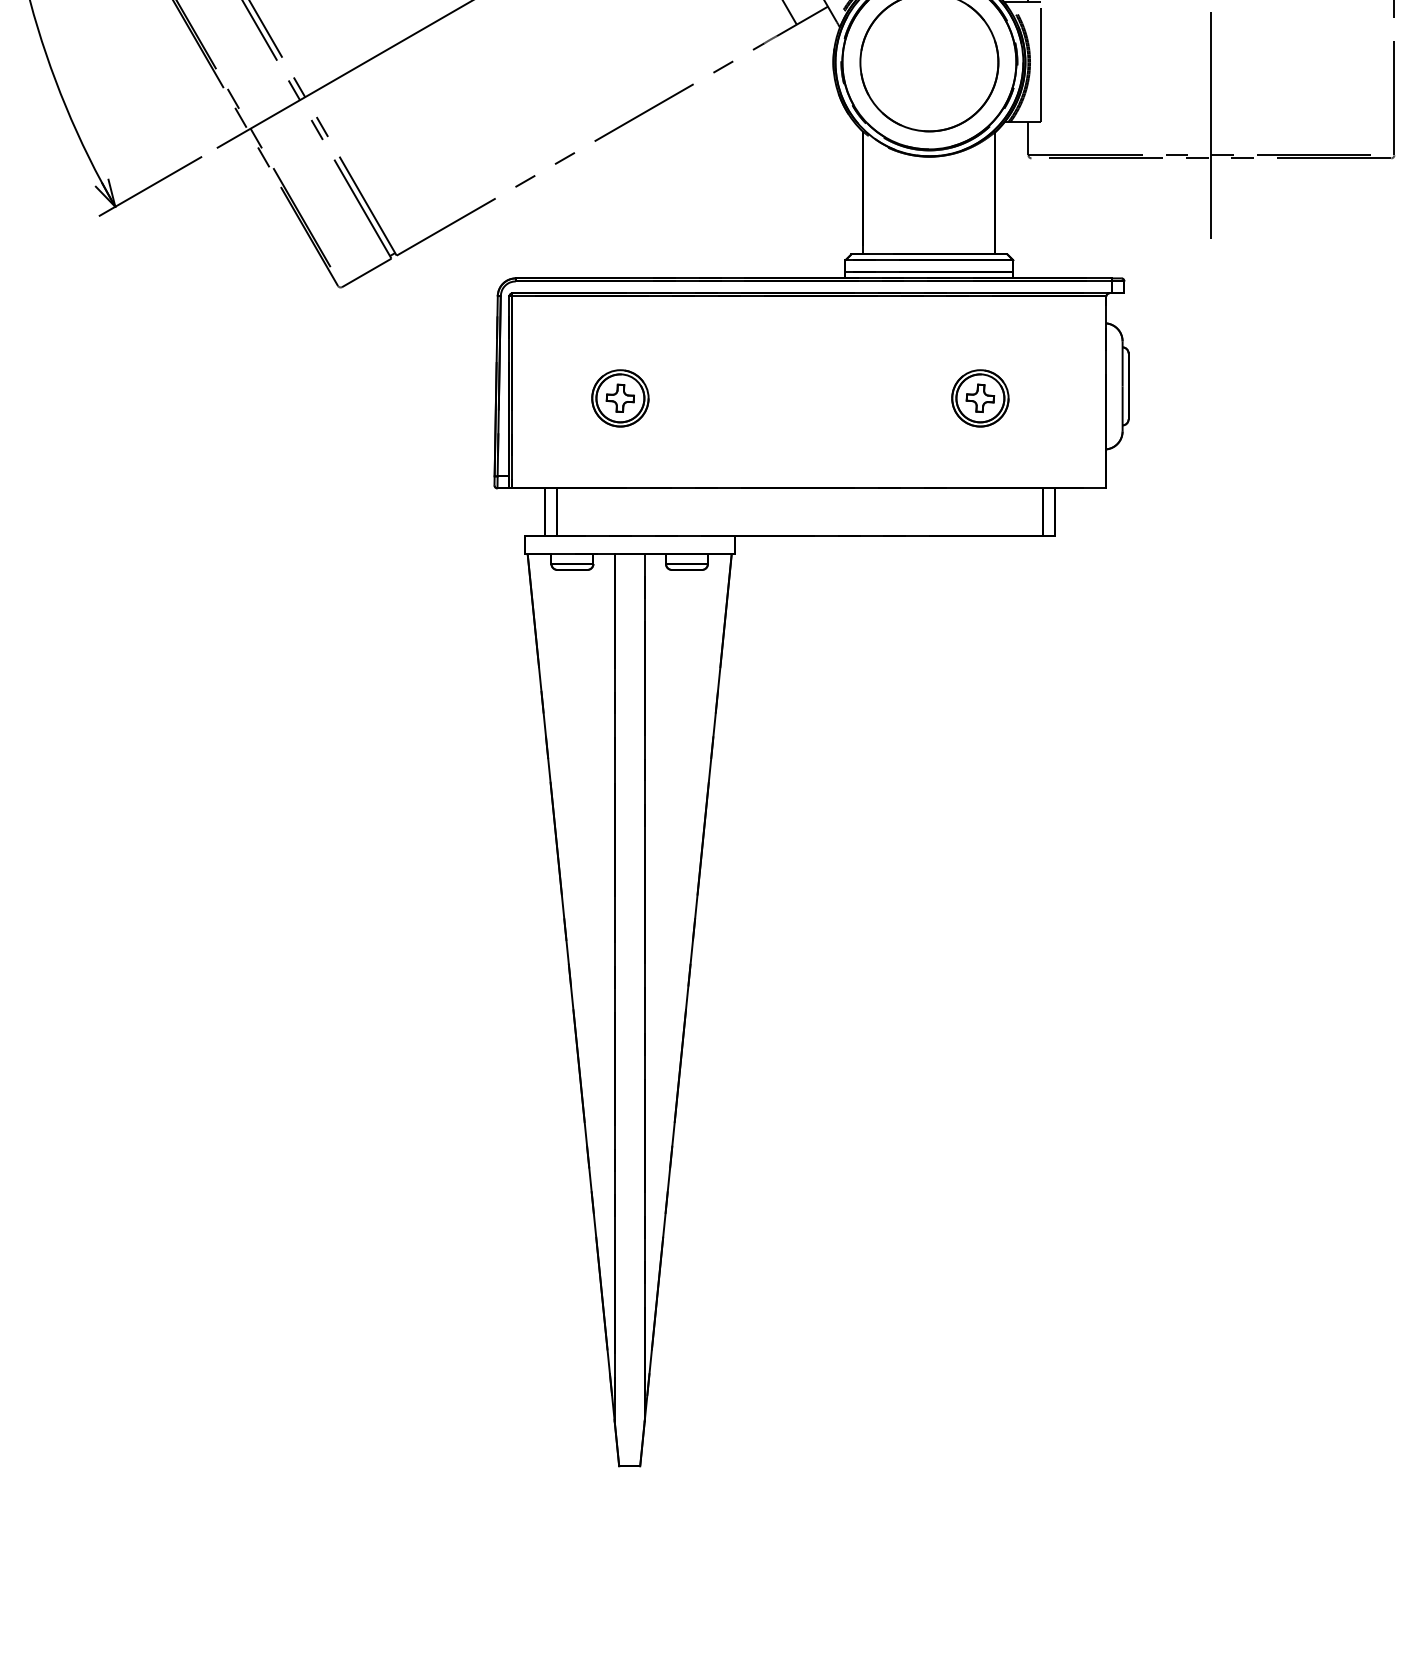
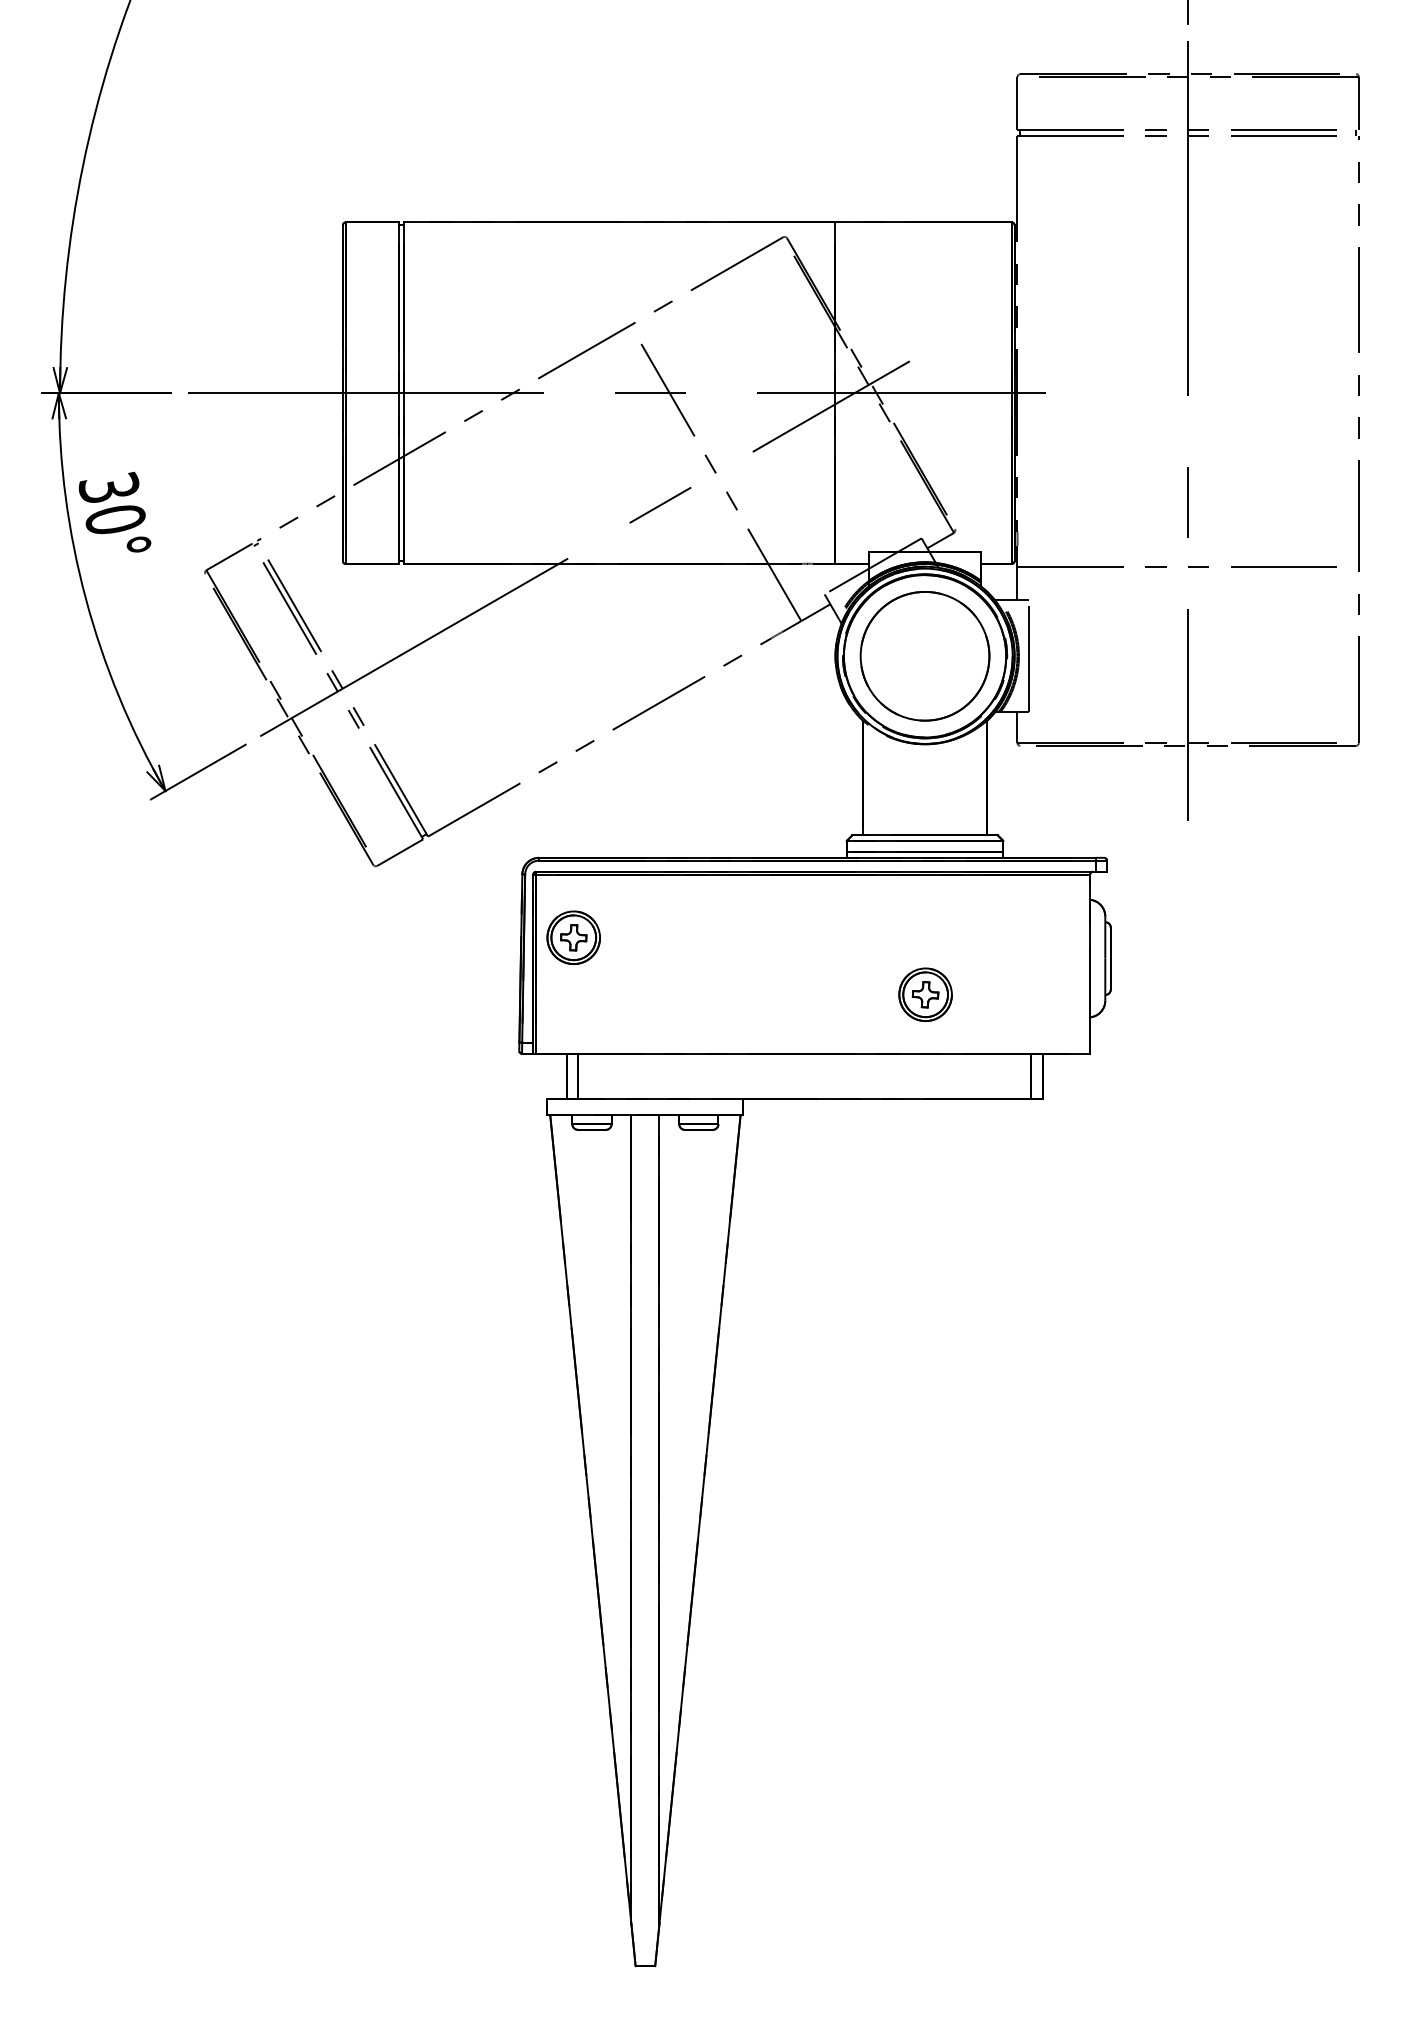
part: (620, 398) -> (573, 937), moved
part: (980, 398) -> (925, 994), moved

